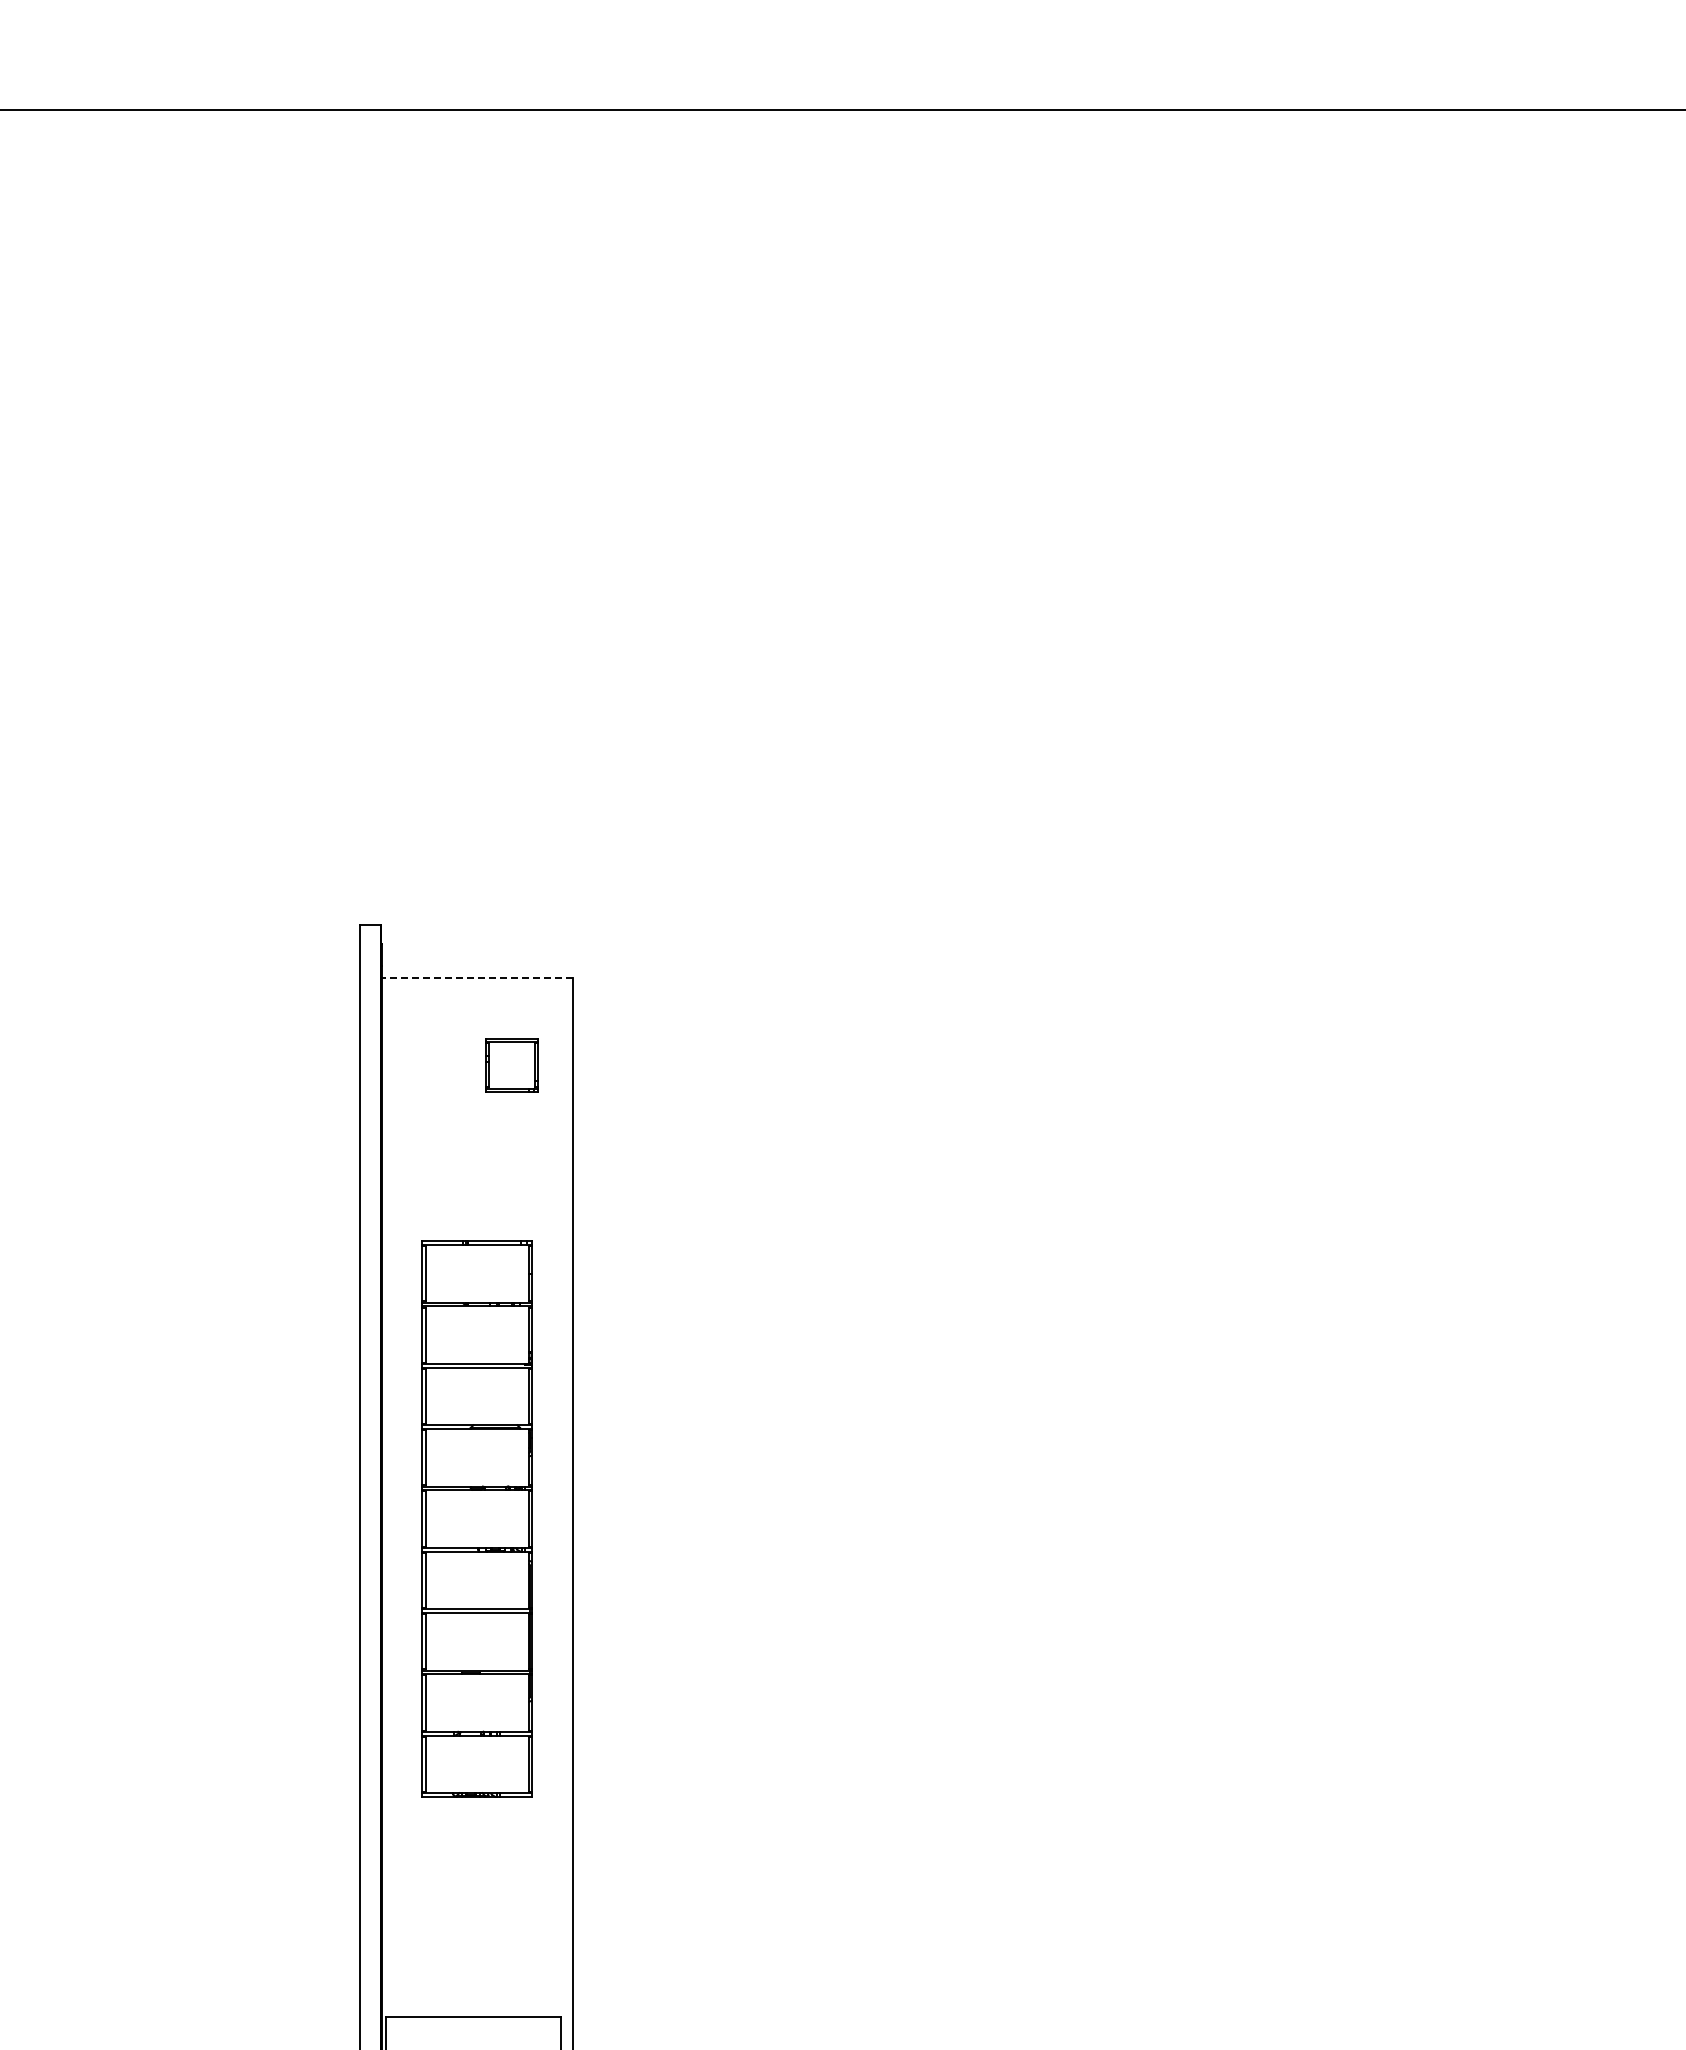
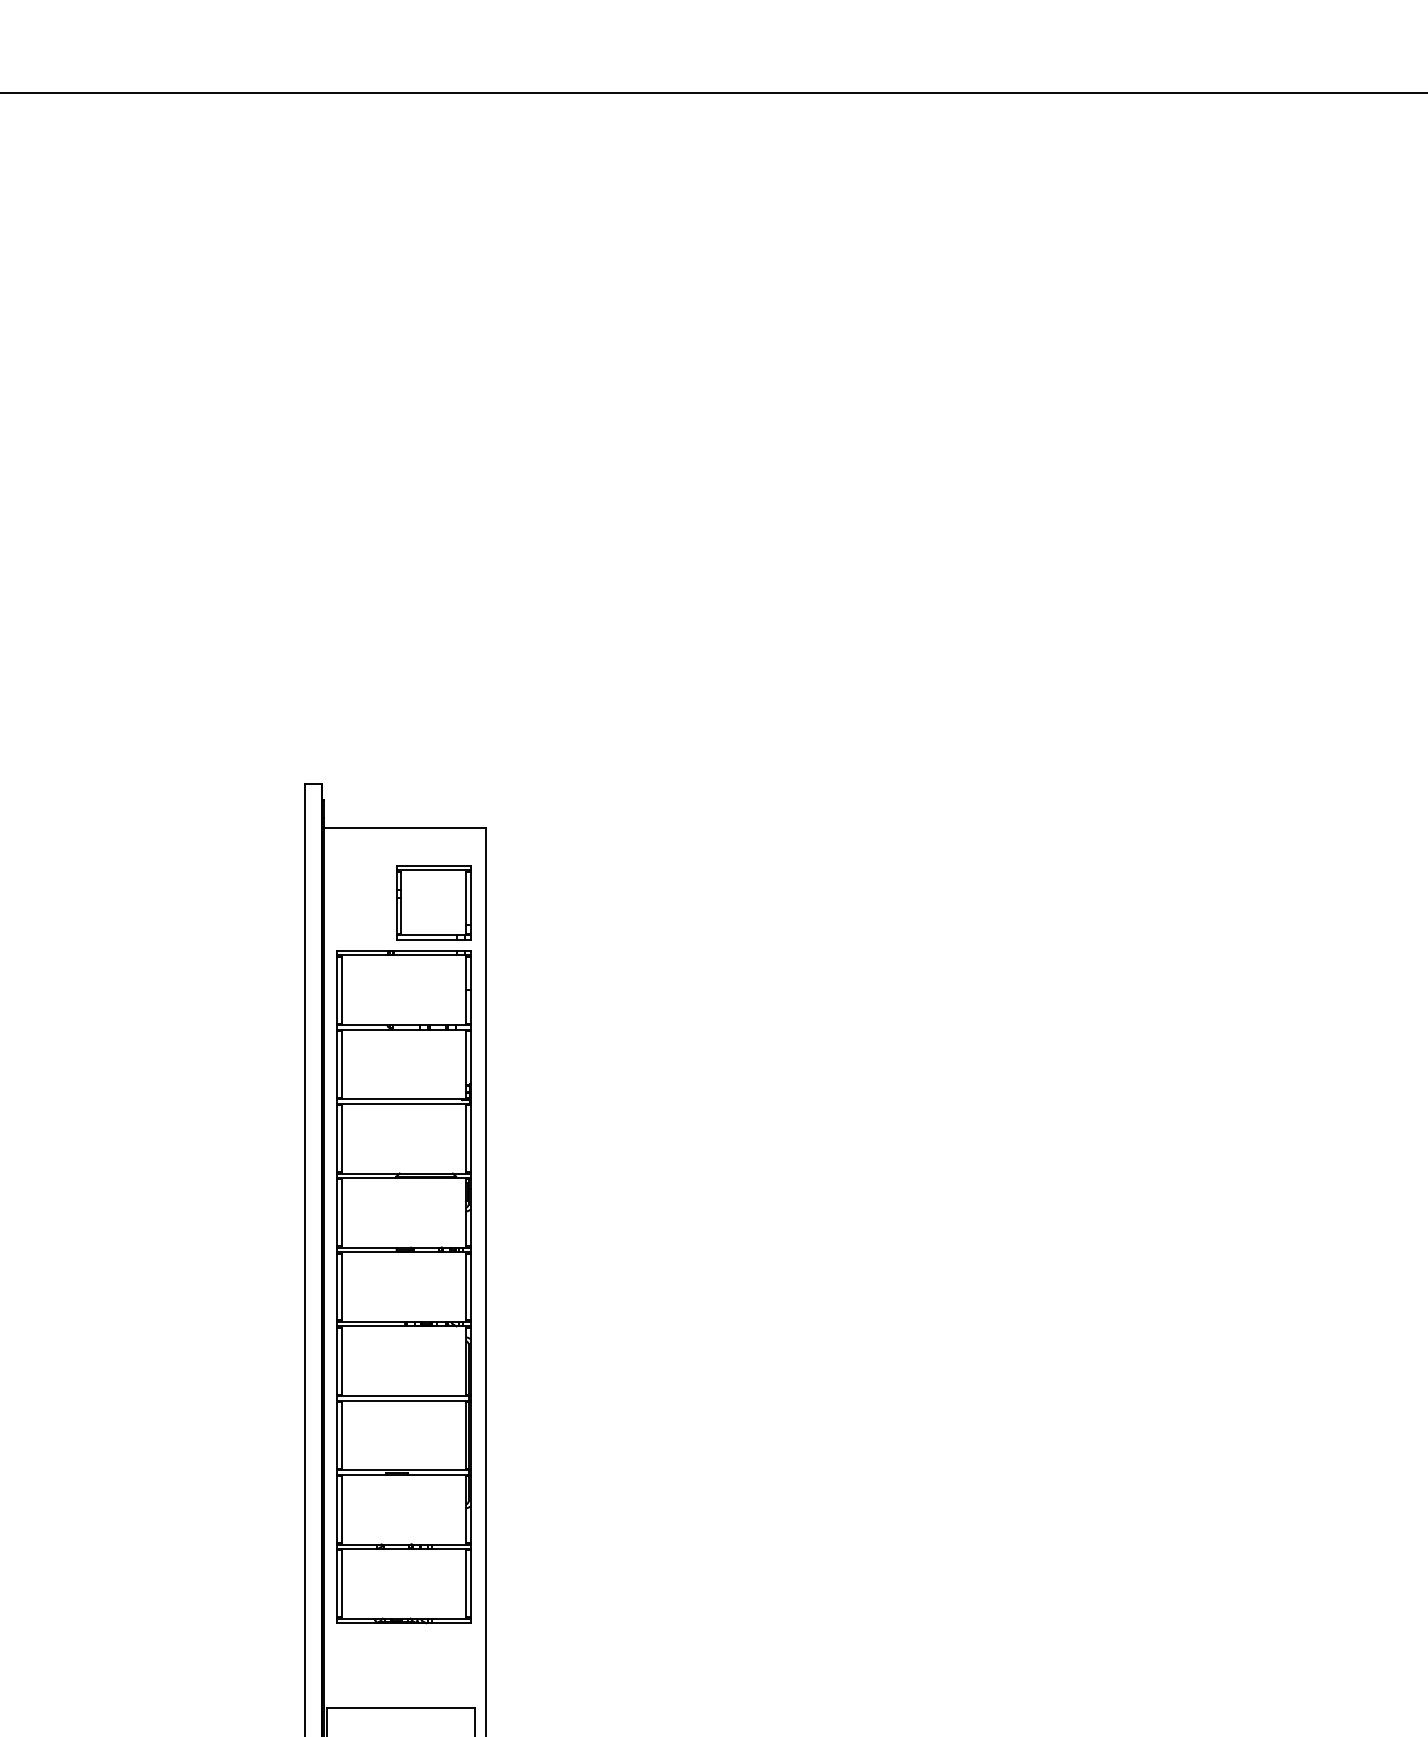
line: (477, 977) -> (404, 828), dashed -> solid
part: (511, 1065) -> (433, 902), size x1.67
part: (476, 1518) -> (403, 1286), size x1.43

